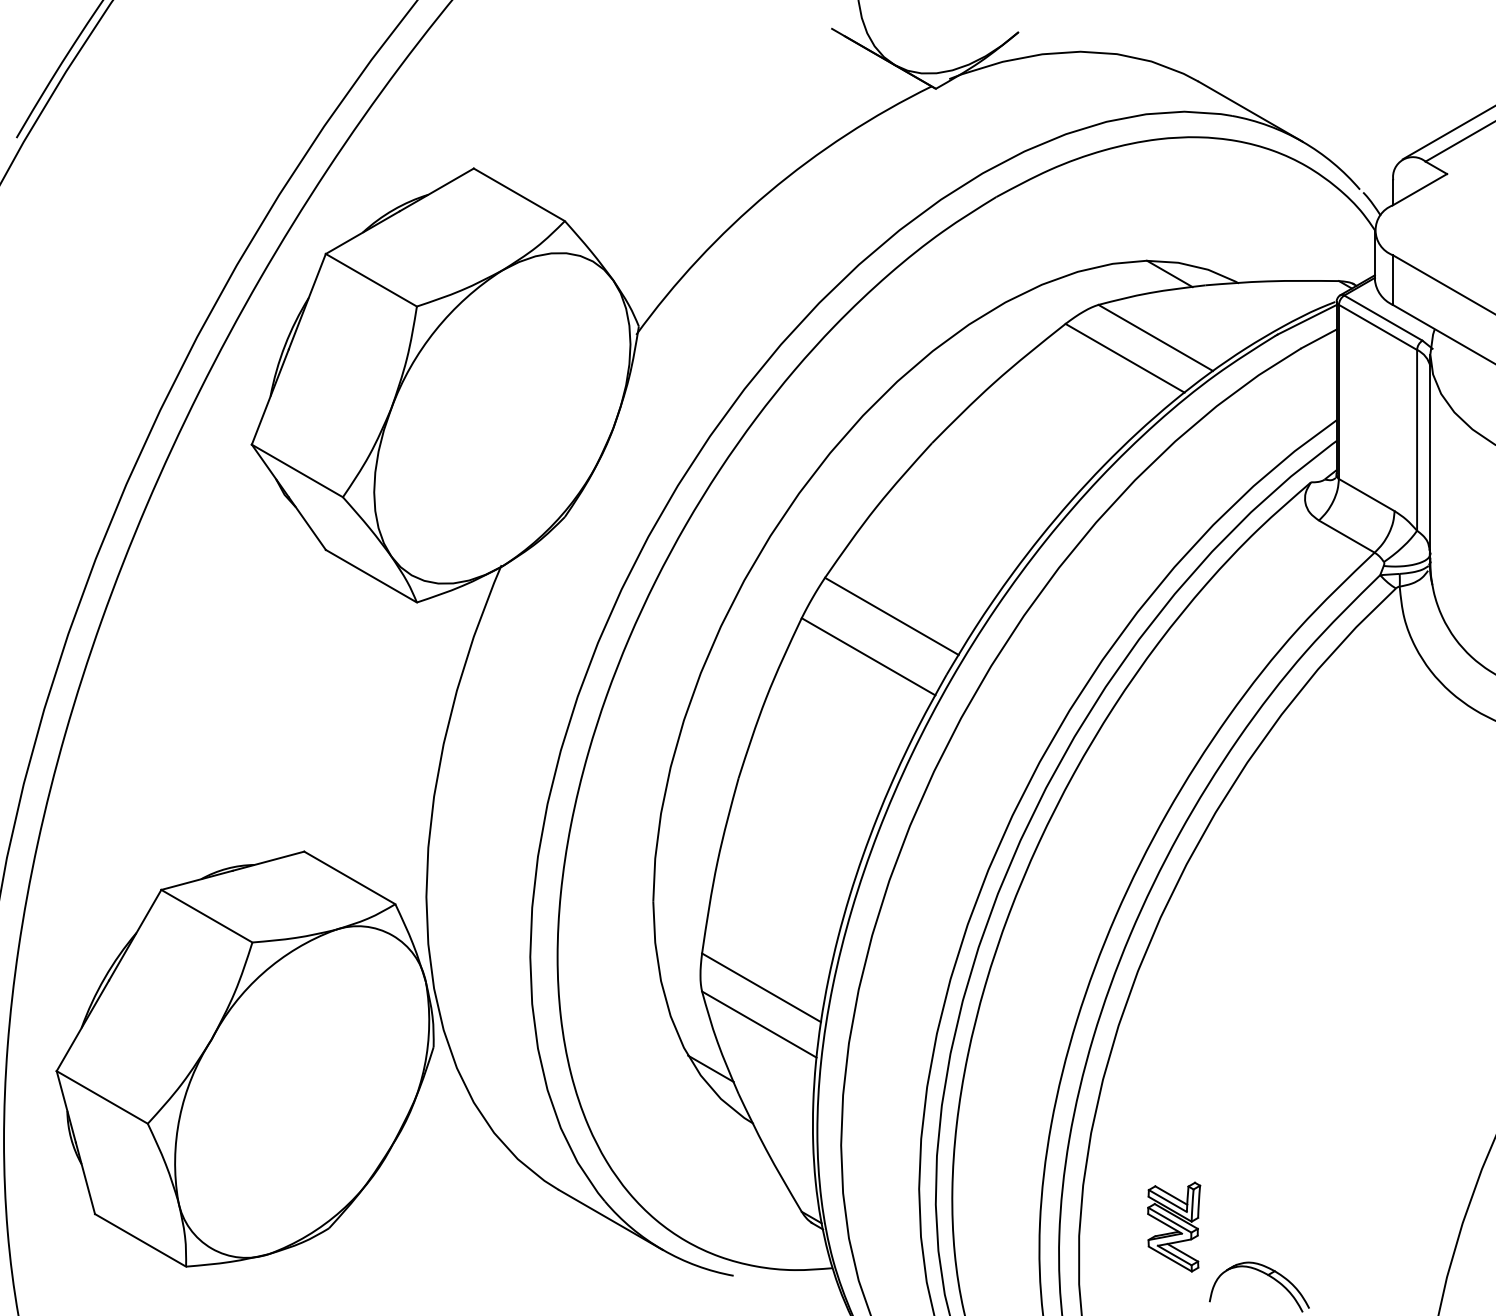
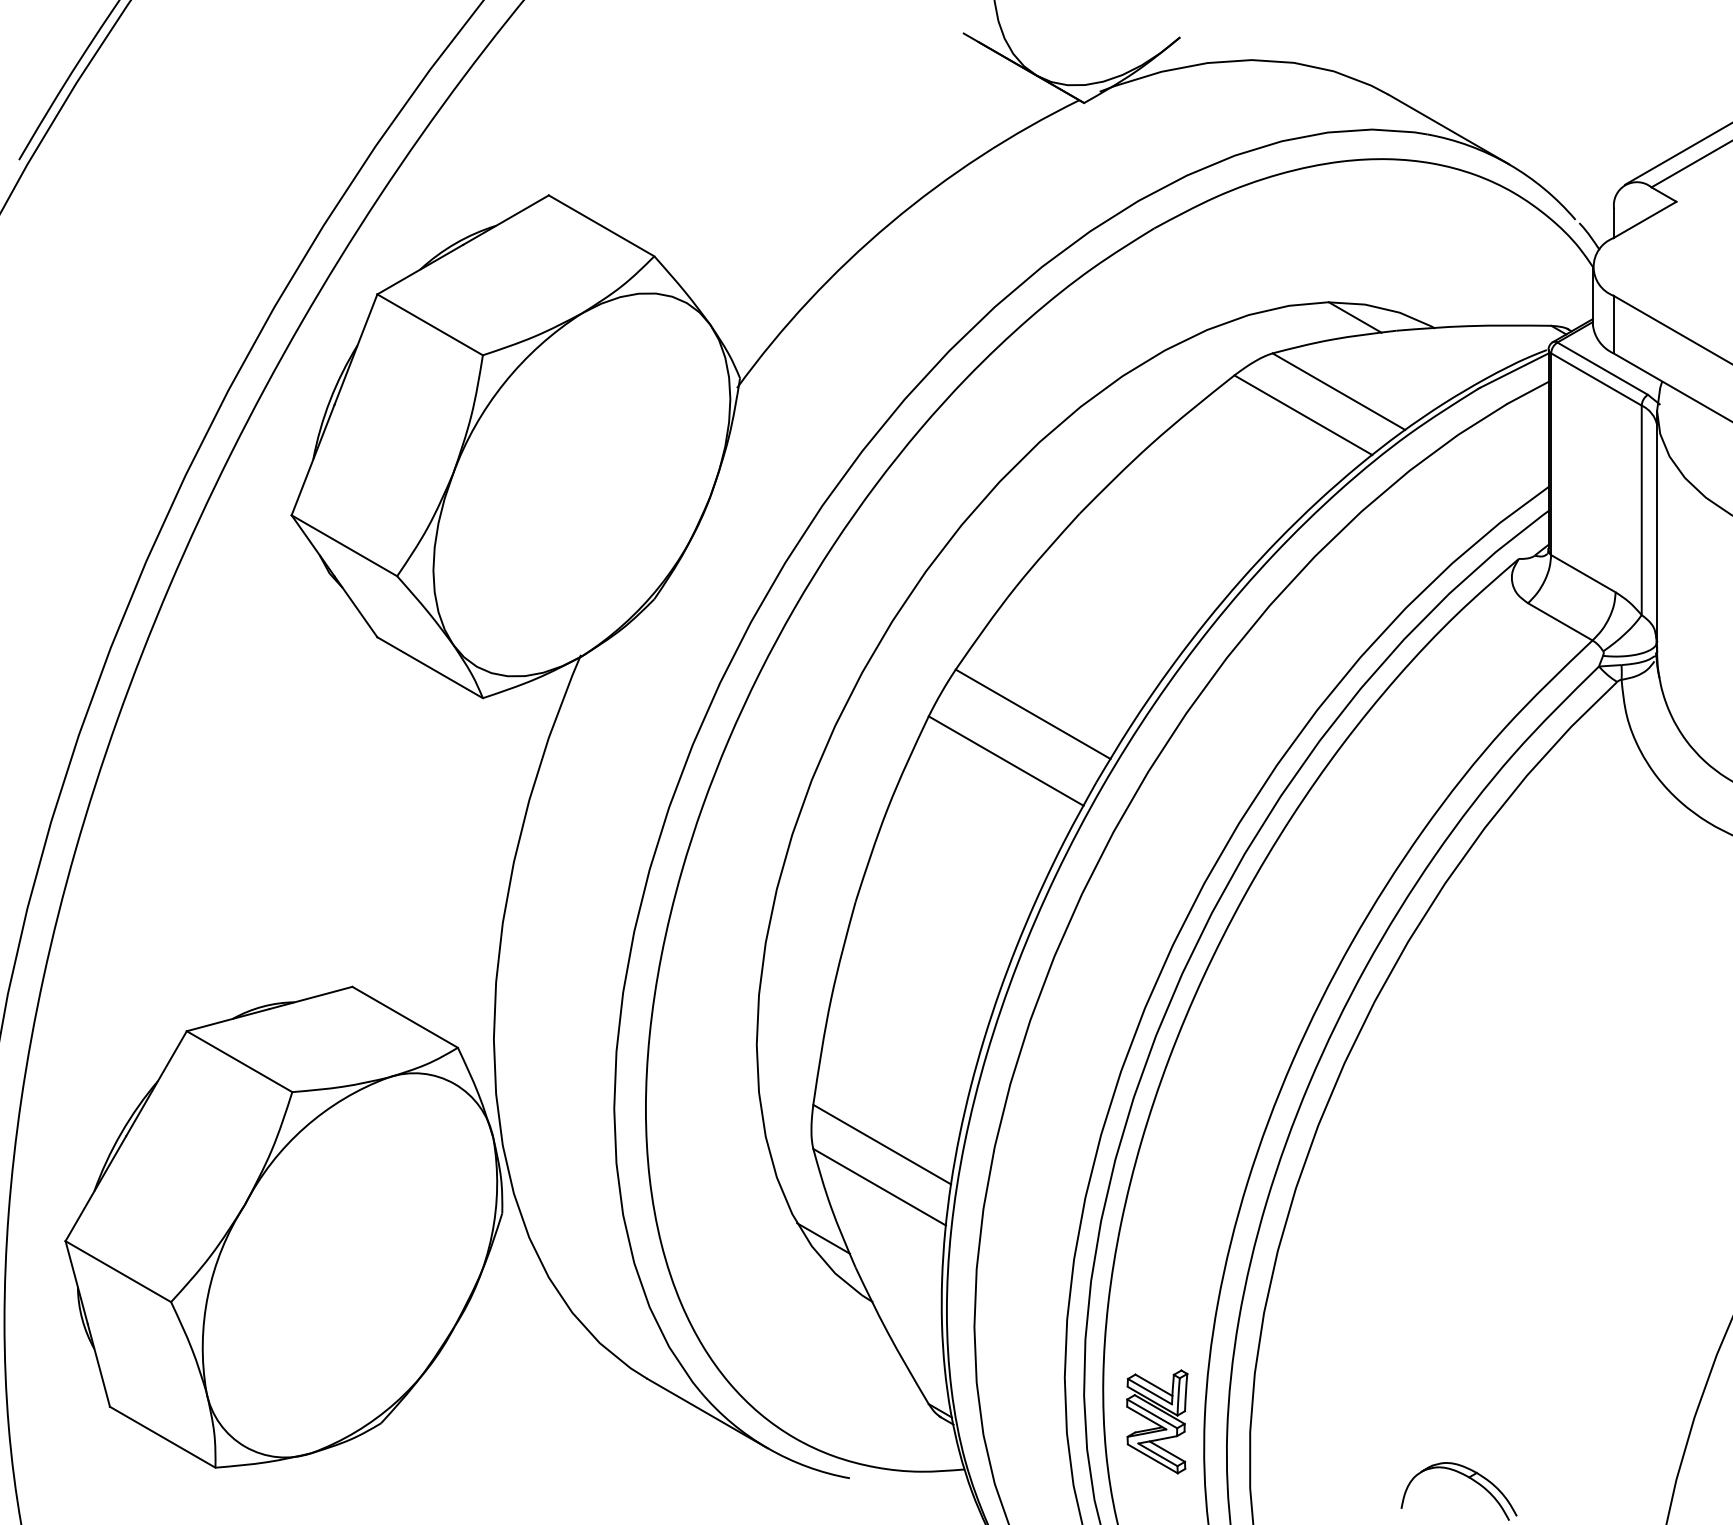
part: (1174, 1226) -> (1157, 1421), moved

